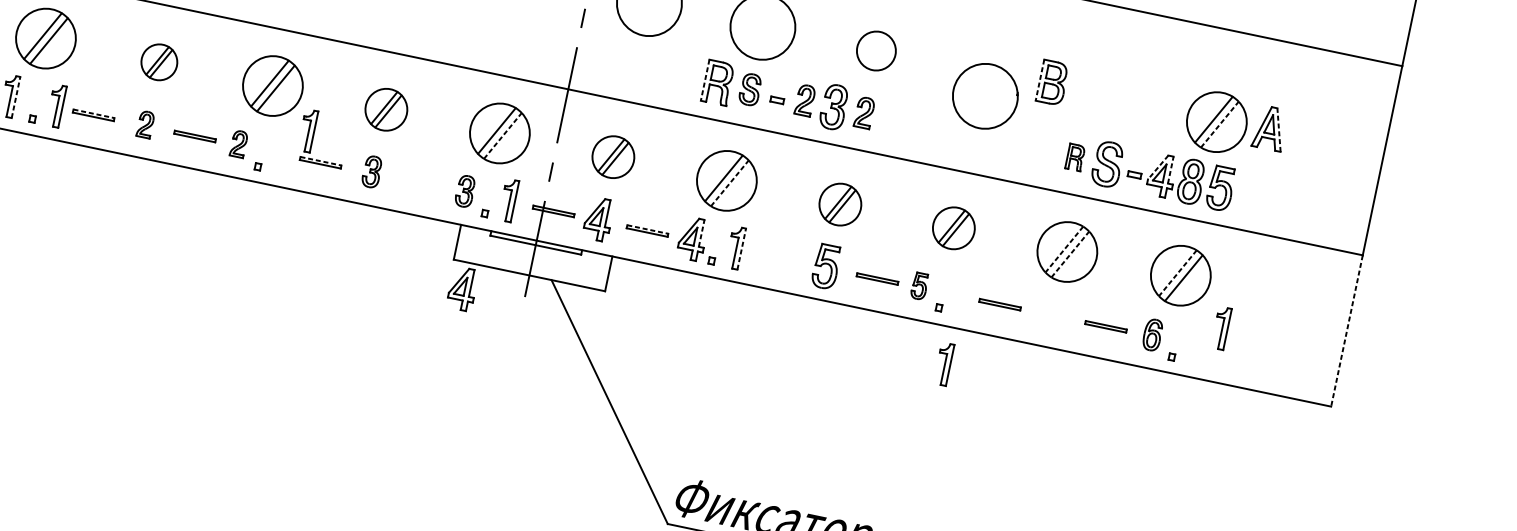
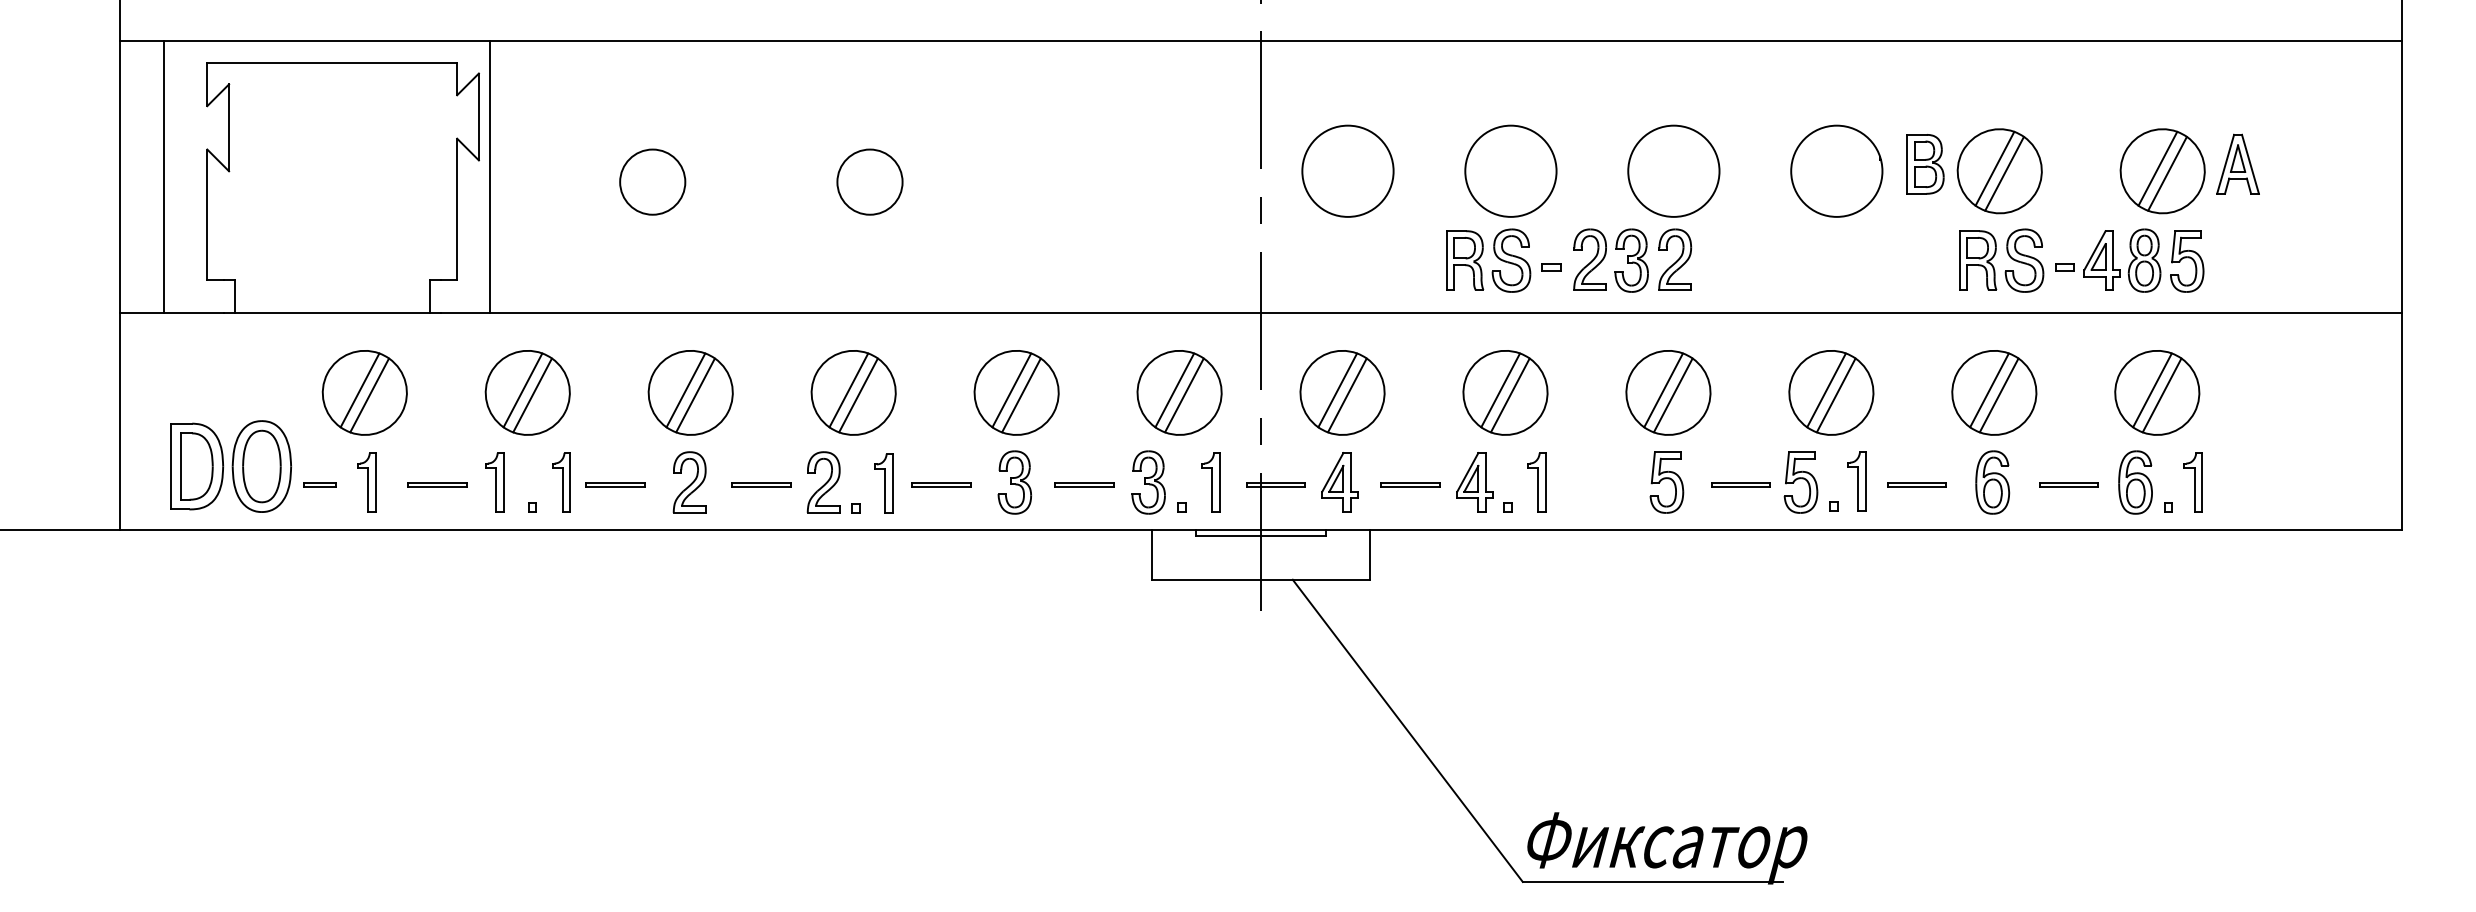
circle: (876, 50) -> (1673, 170), size x1.67
part: (159, 62) -> (690, 392), size x1.67
line: (705, 80) -> (1446, 260), dashed -> solid
line: (1040, 80) -> (1907, 164), dashed -> solid
part: (750, 89) -> (1511, 260), size x1.43
circle: (985, 95) -> (1836, 170), moved
line: (16, 97) -> (503, 482), dashed -> solid
part: (1103, 98) -> (1999, 171), added
part: (804, 100) -> (1589, 259), size x1.43
part: (386, 109) -> (1016, 392), size x1.43
part: (864, 112) -> (1675, 259), size x1.43
line: (94, 113) -> (616, 482), dashed -> solid
part: (145, 124) -> (689, 482), size x1.67
line: (1219, 124) -> (2167, 173), dashed -> solid
part: (307, 130) -> (883, 483), moved
line: (1278, 130) -> (2250, 164), dashed -> solid
line: (502, 135) -> (1184, 395), dashed -> solid
part: (238, 144) -> (823, 482), size x1.67
part: (613, 156) -> (1342, 392), size x1.43
part: (1075, 157) -> (1978, 260), size x1.67
line: (321, 161) -> (941, 482), dashed -> solid
line: (1157, 168) -> (2094, 251), dashed -> solid
line: (1171, 170) -> (2113, 250), dashed -> solid
part: (371, 171) -> (1014, 482), size x1.43
part: (420, 183) -> (1084, 484), added
line: (730, 183) -> (1510, 395), dashed -> solid
part: (465, 191) -> (1148, 482), size x1.43
part: (840, 204) -> (1668, 392), size x1.43
part: (954, 228) -> (1831, 392), size x1.43
line: (648, 229) -> (1411, 482), dashed -> solid
line: (701, 232) -> (1485, 471), dashed -> solid
line: (741, 249) -> (1545, 482), dashed -> solid
line: (1064, 249) -> (1989, 390), dashed -> solid
line: (1070, 254) -> (1999, 395), dashed -> solid
line: (1177, 273) -> (2152, 390), dashed -> solid
part: (919, 286) -> (1800, 482), size x1.67
part: (462, 288) -> (1172, 617), removed
part: (1053, 314) -> (1992, 482), added
part: (1220, 328) -> (2192, 482), moved
line: (1346, 331) -> (2401, 421), dashed -> solid
part: (1152, 334) -> (2135, 482), size x1.43
part: (943, 364) -> (1856, 481), moved

